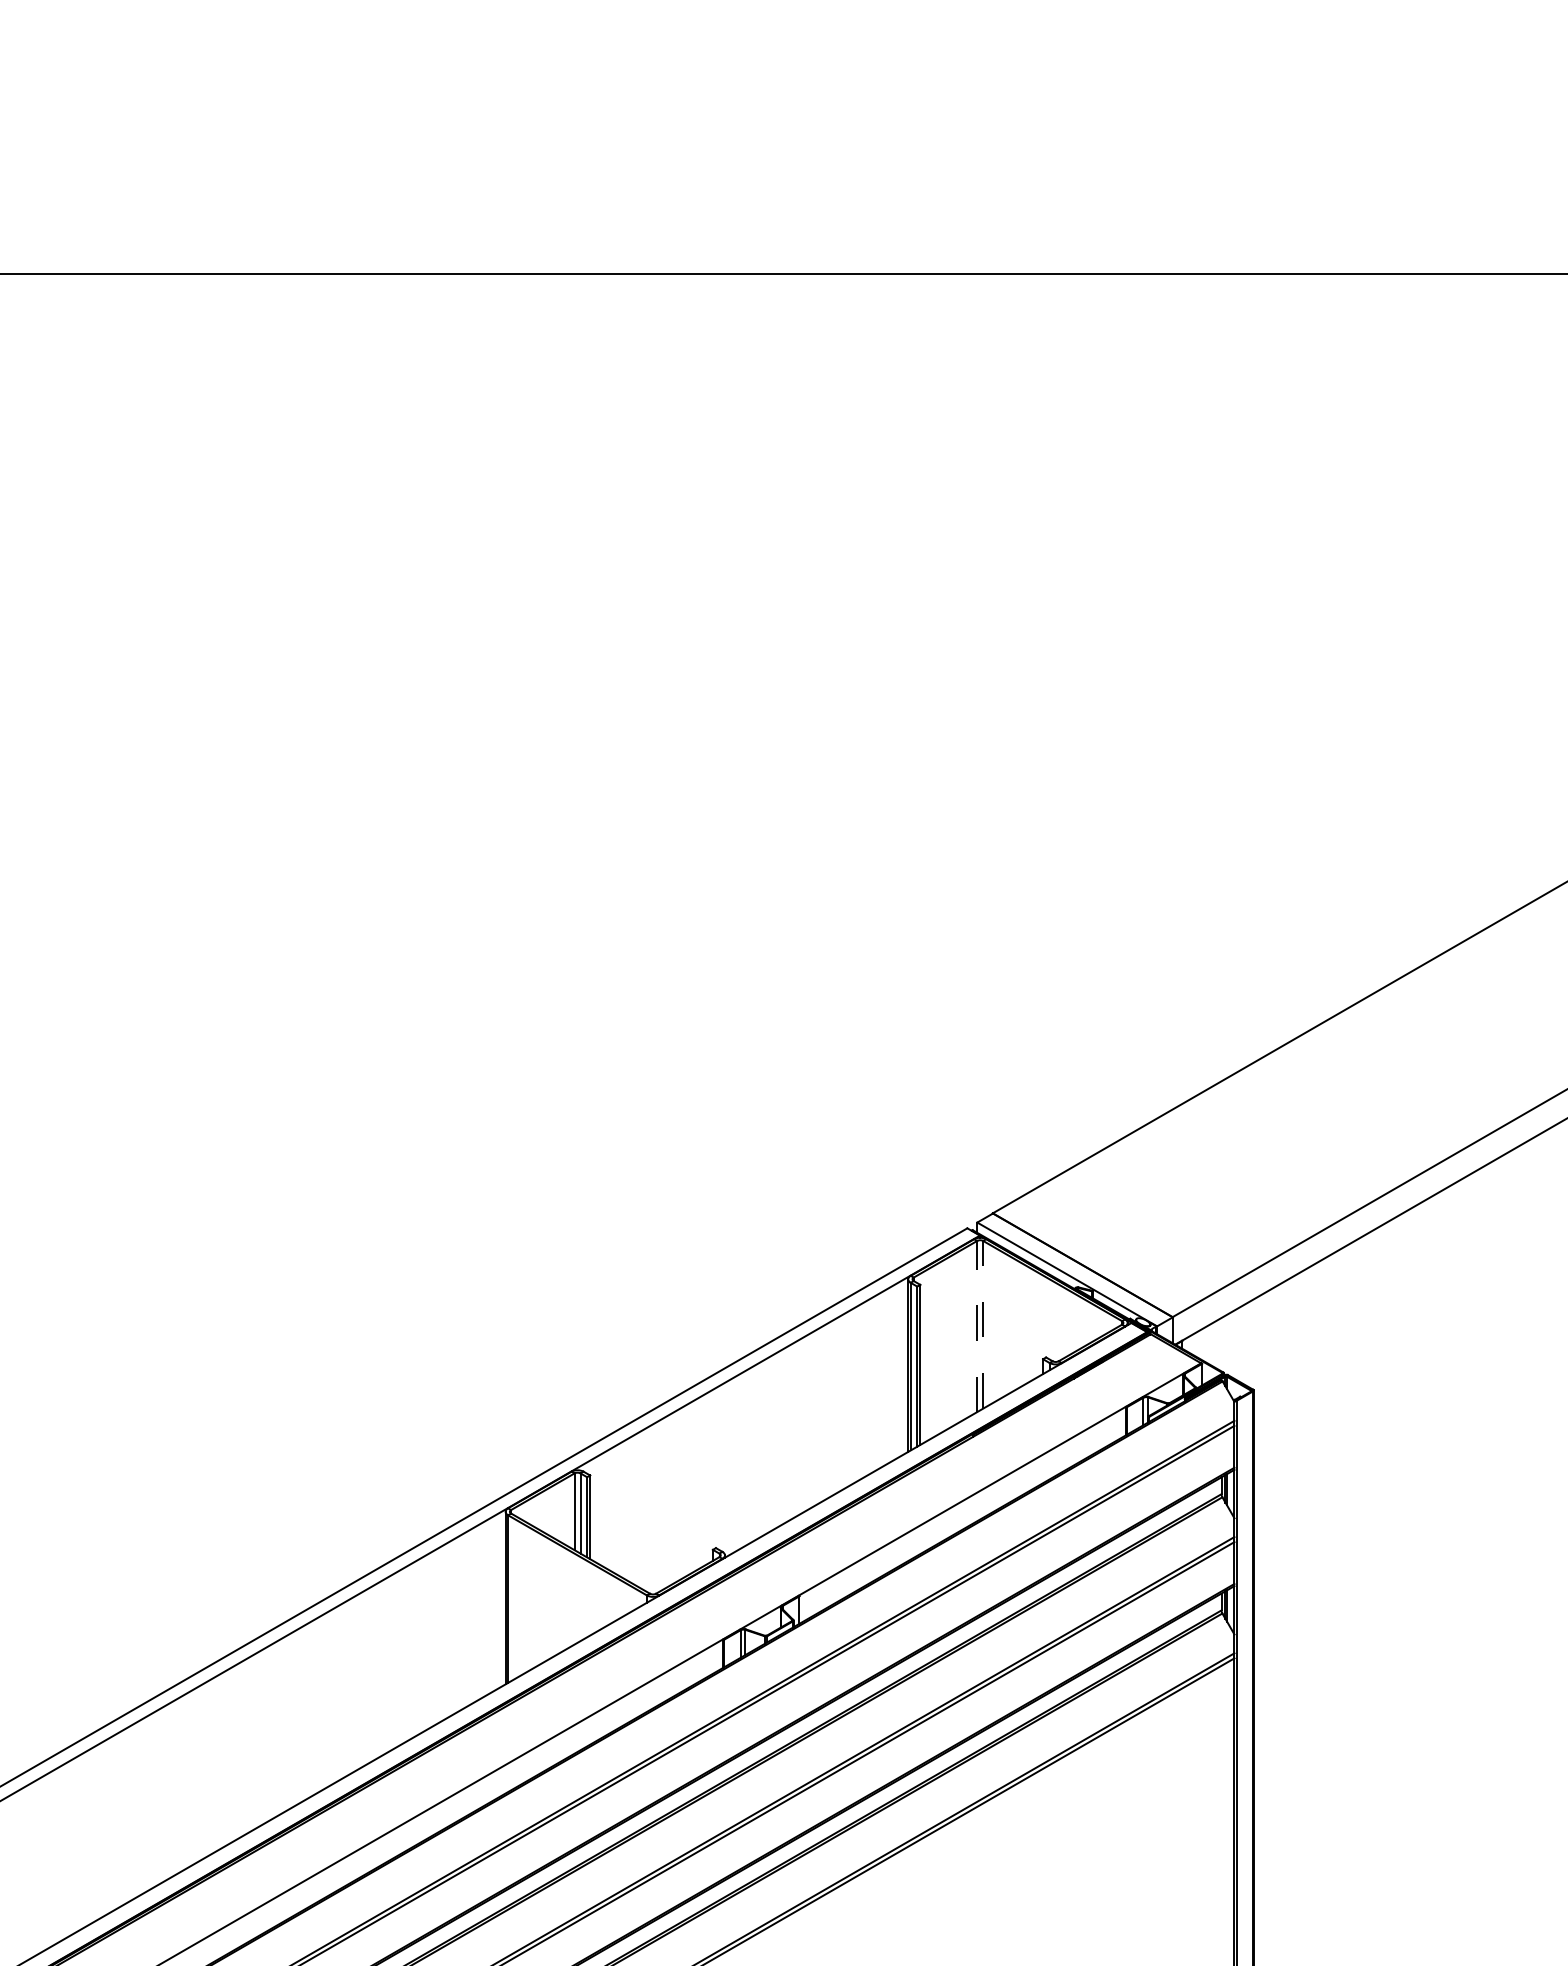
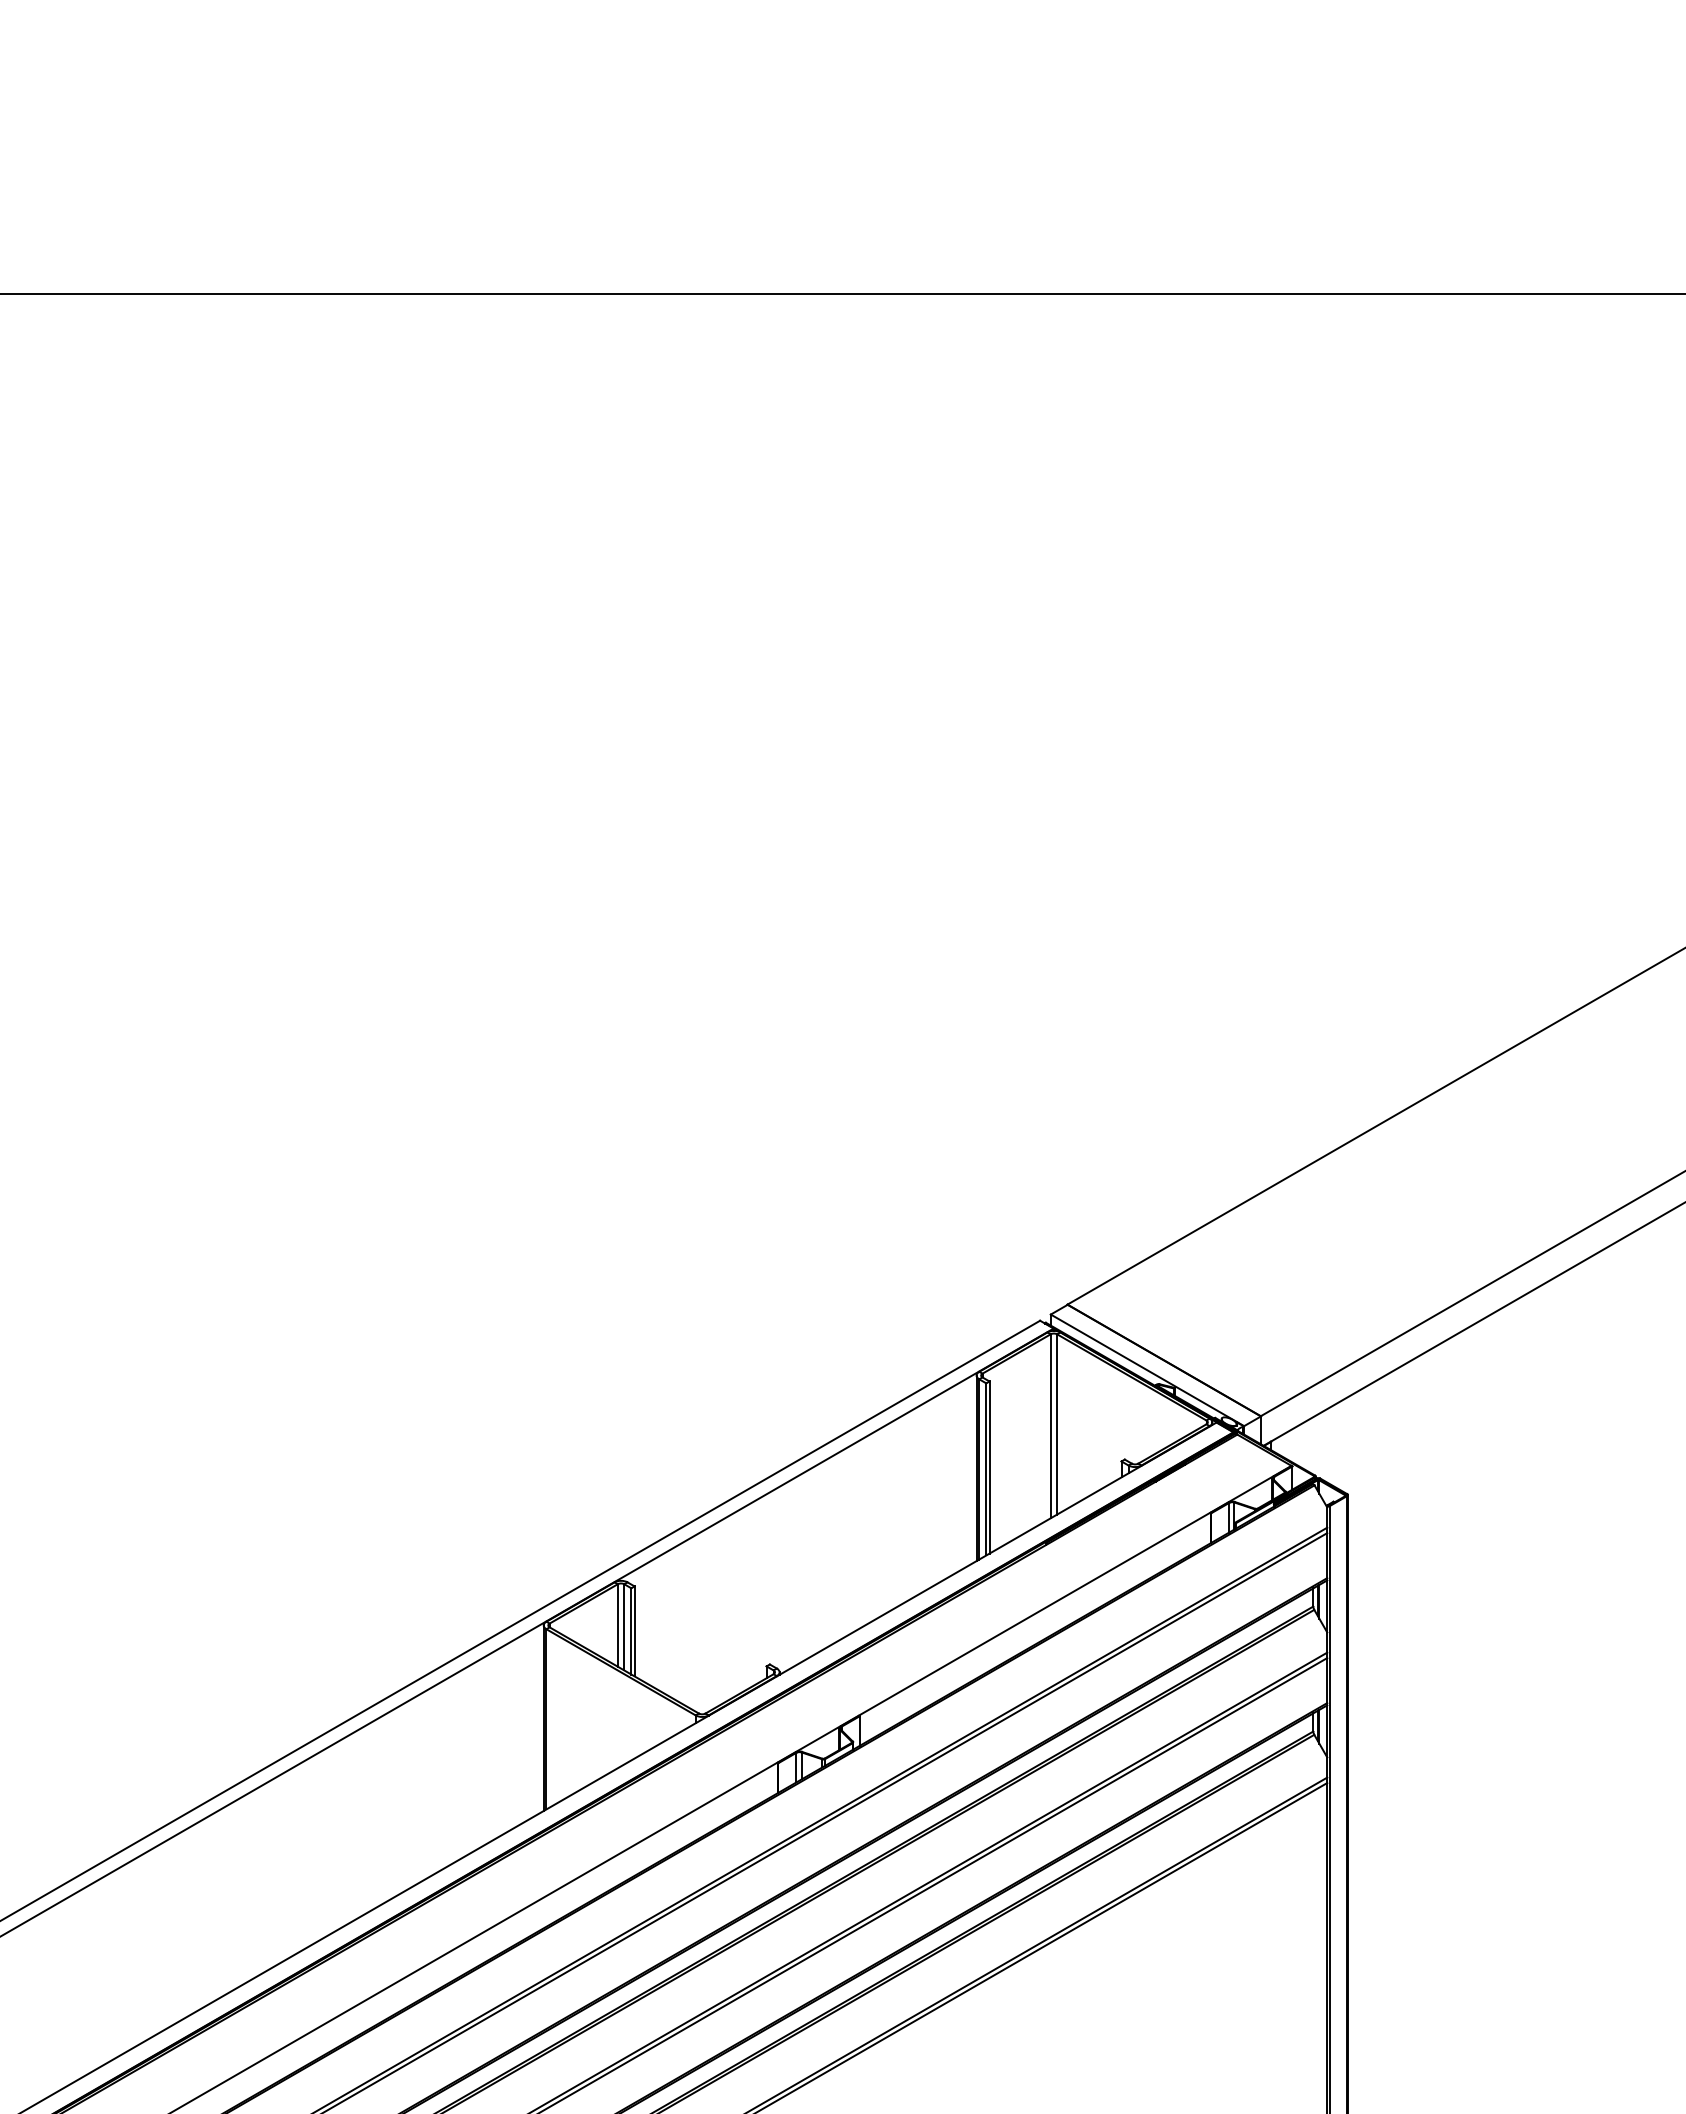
line: (983, 1323) -> (1057, 1423), dashed -> solid
line: (977, 1326) -> (1050, 1426), dashed -> solid

